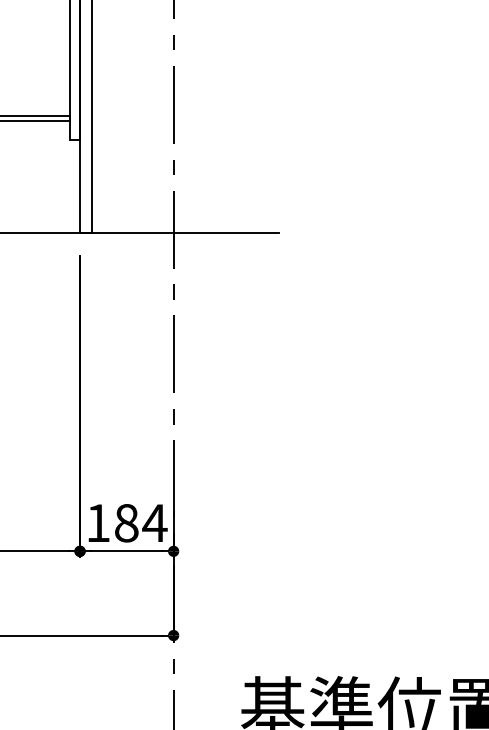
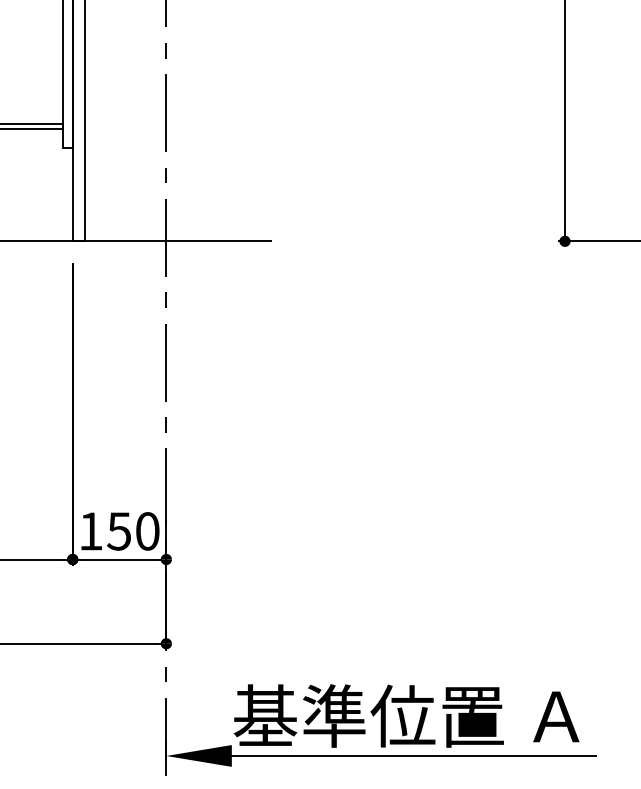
text: (140, 523) -> (133, 531), 184 -> 150

